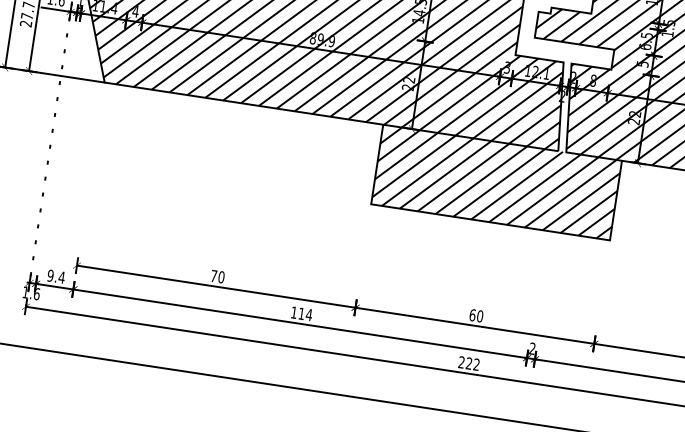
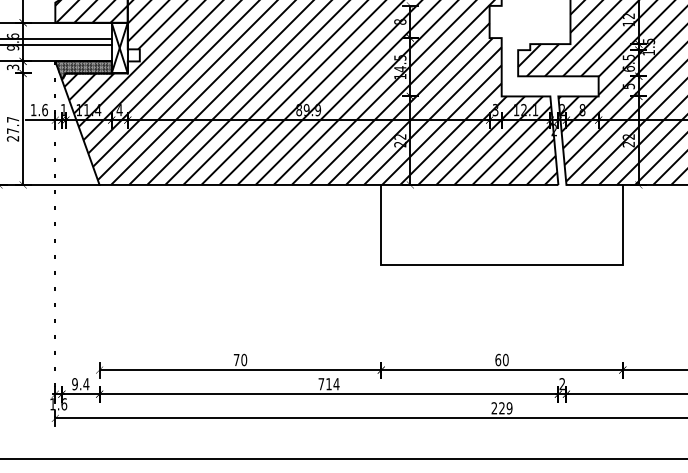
hatch: (496, 181) -> (501, 224), removed
text: (294, 313) -> (321, 384), 114 -> 714
text: (476, 364) -> (509, 408), 222 -> 229

